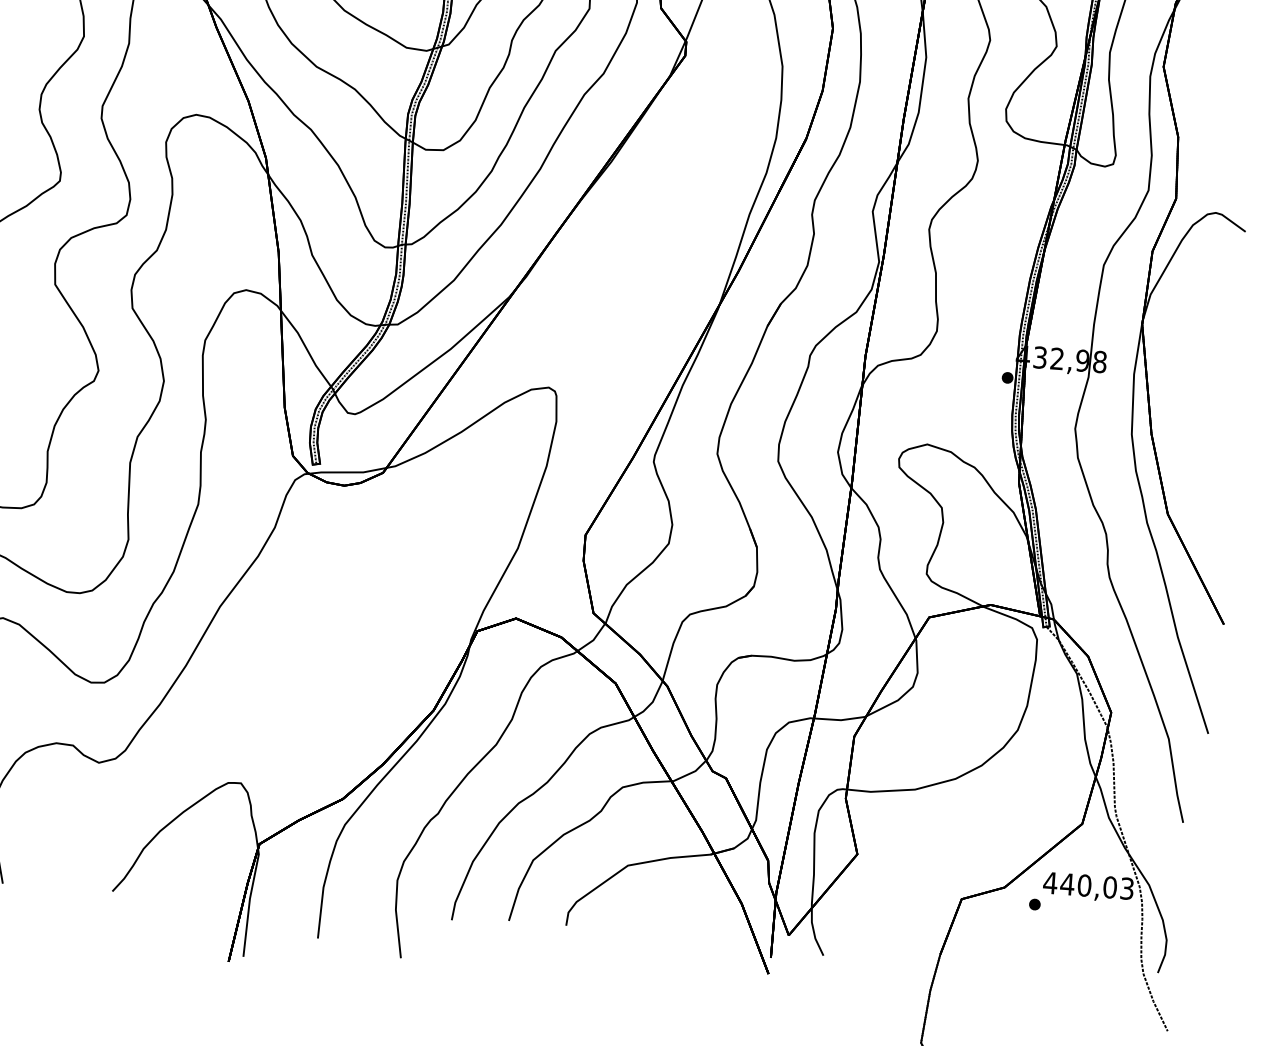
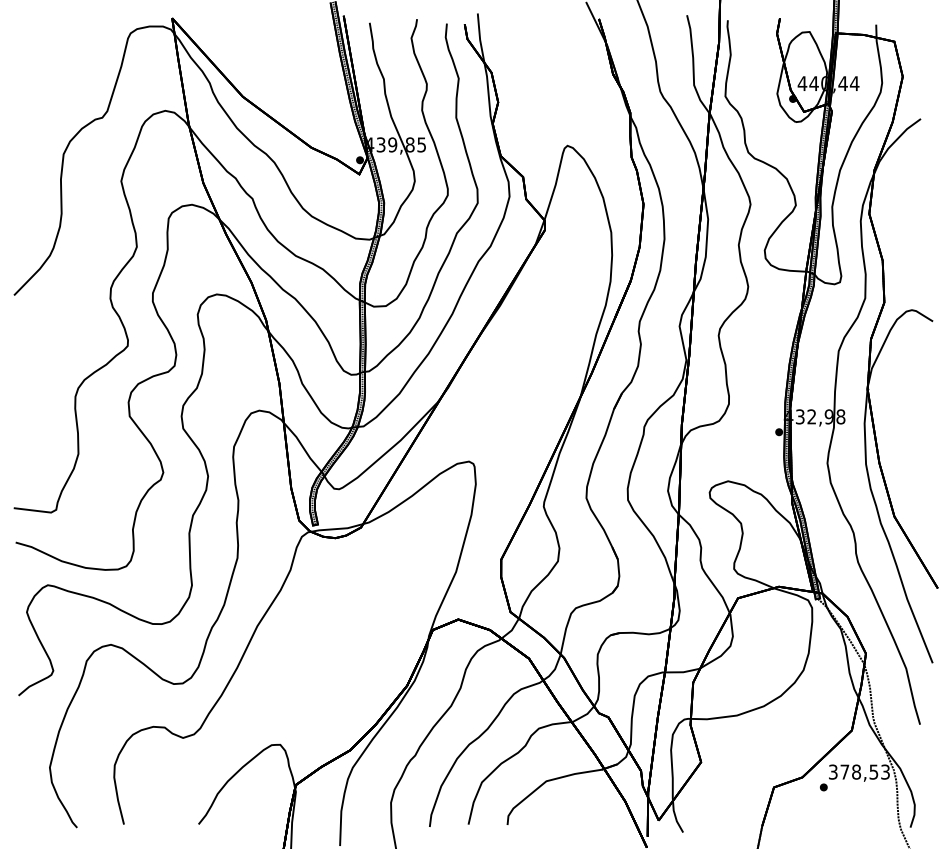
text: (1080, 884) -> (853, 771), 440,03 -> 378,53

